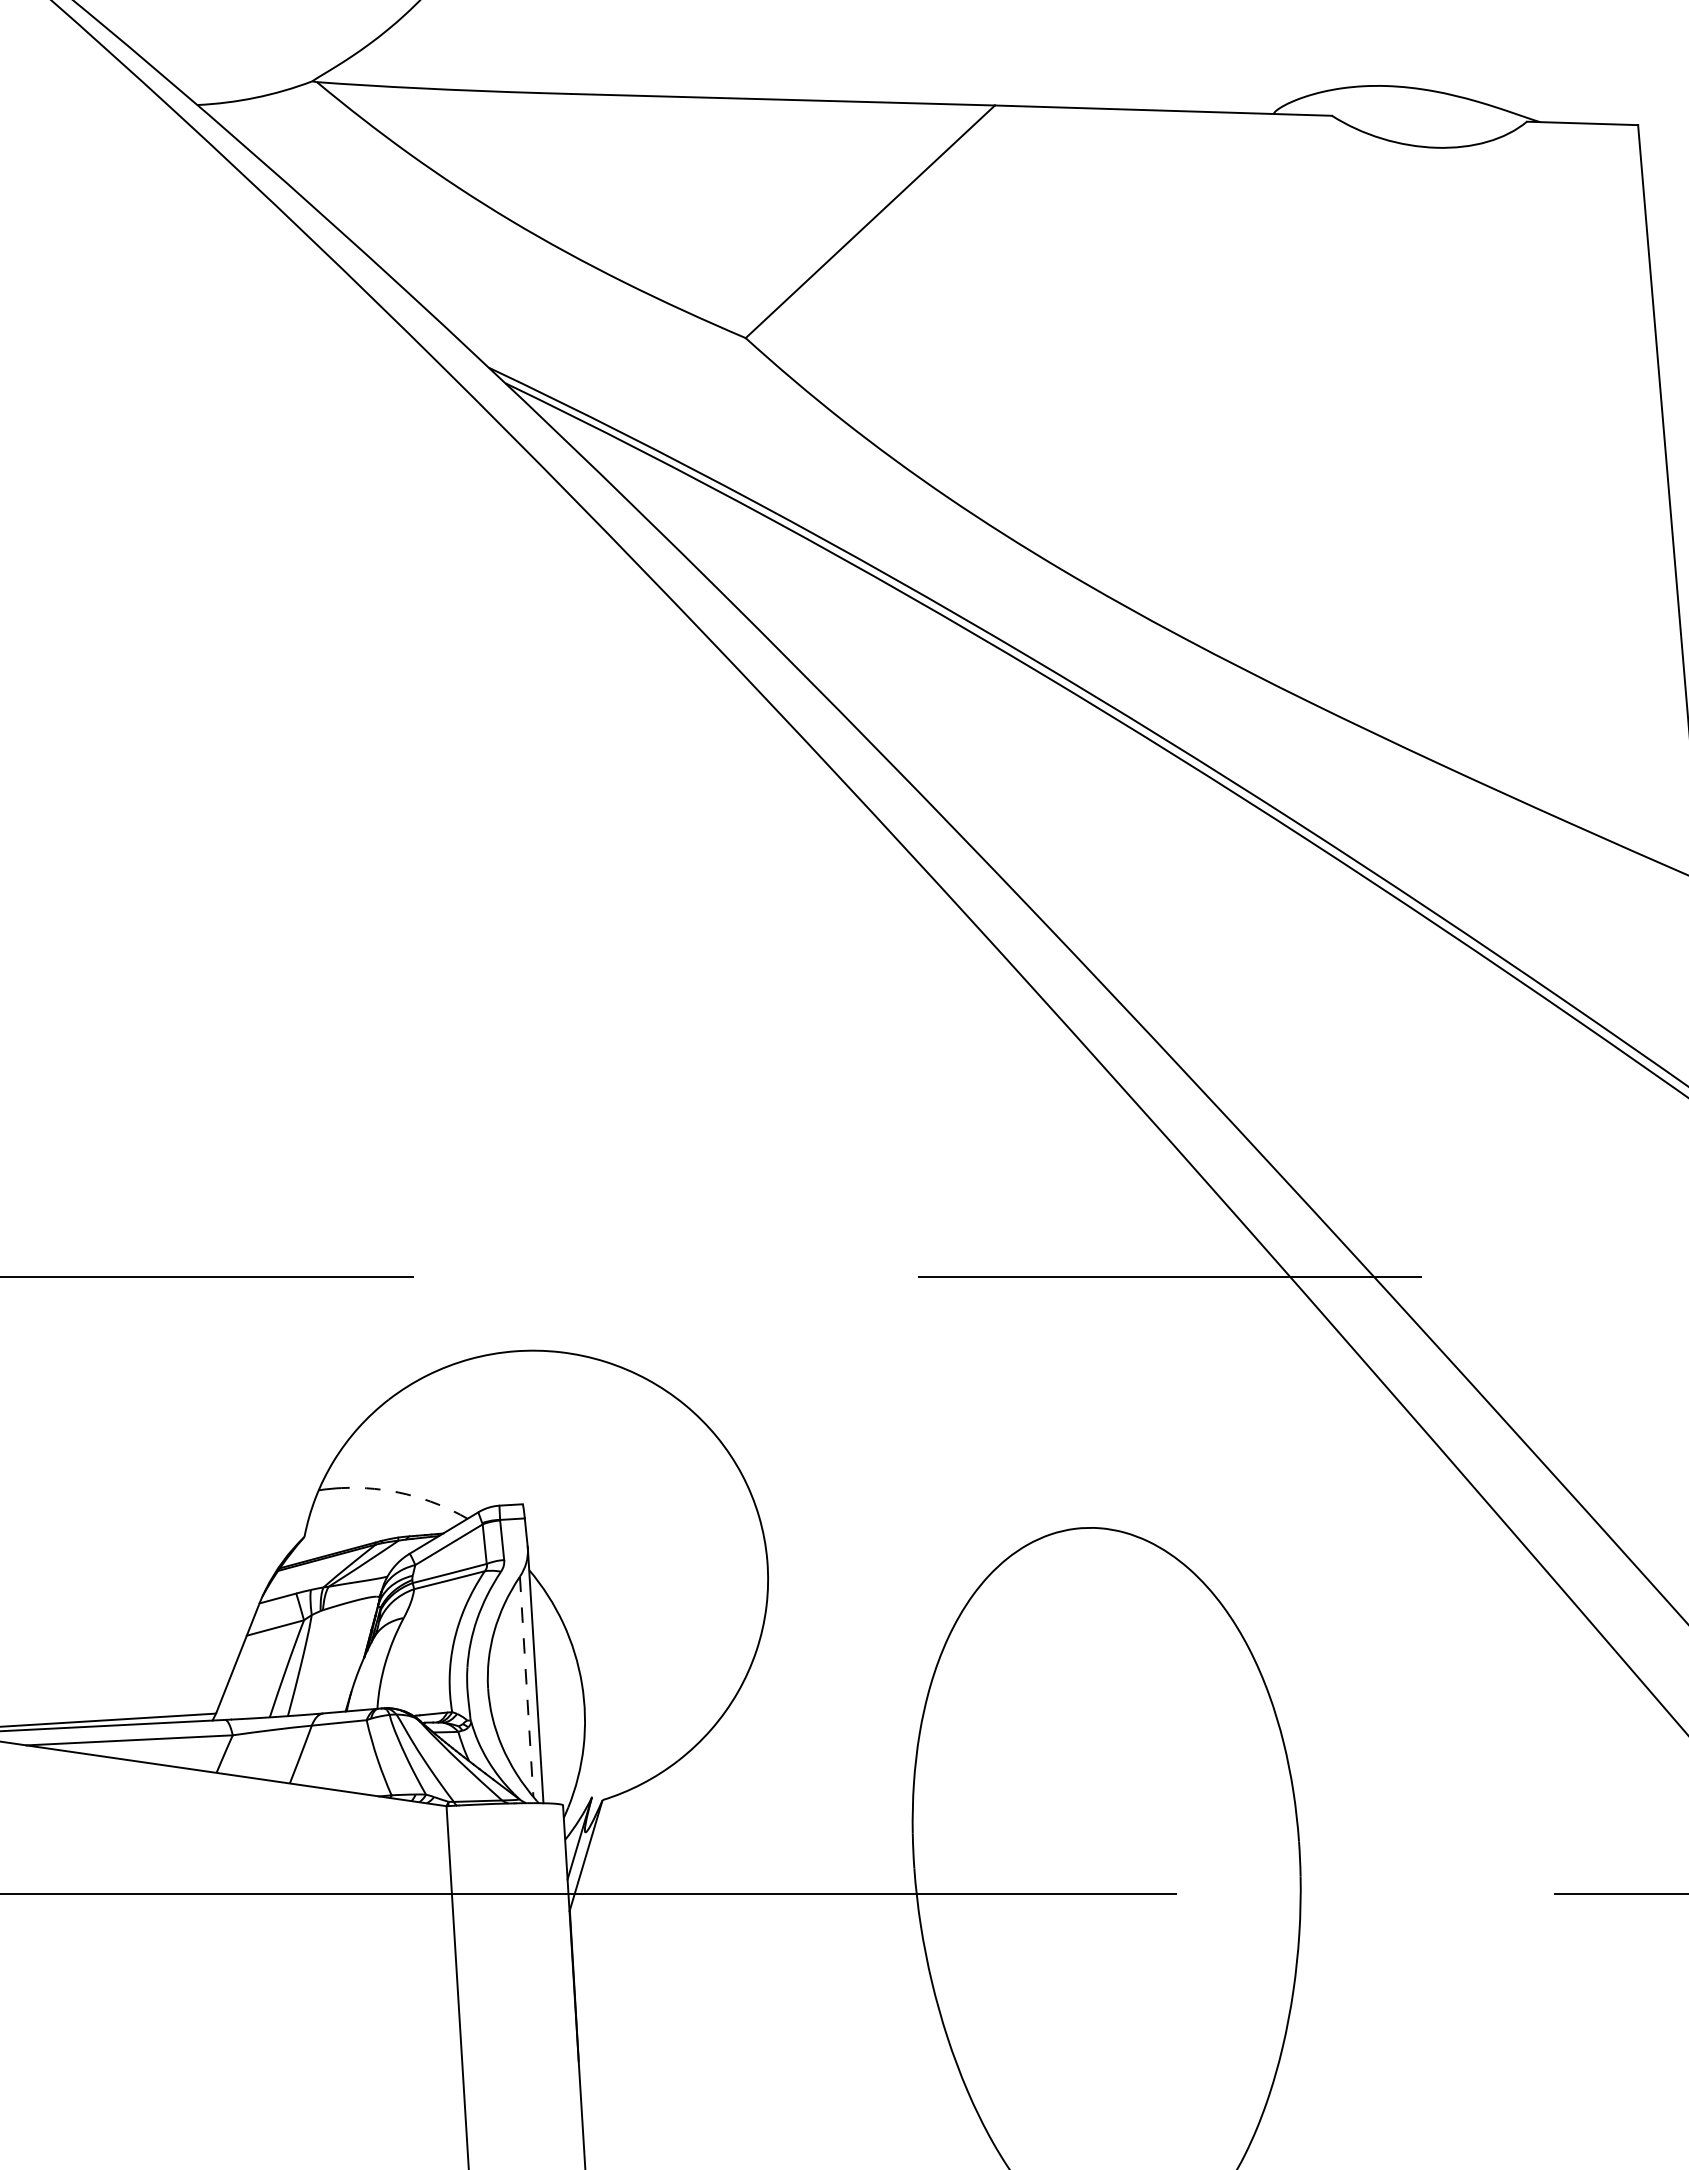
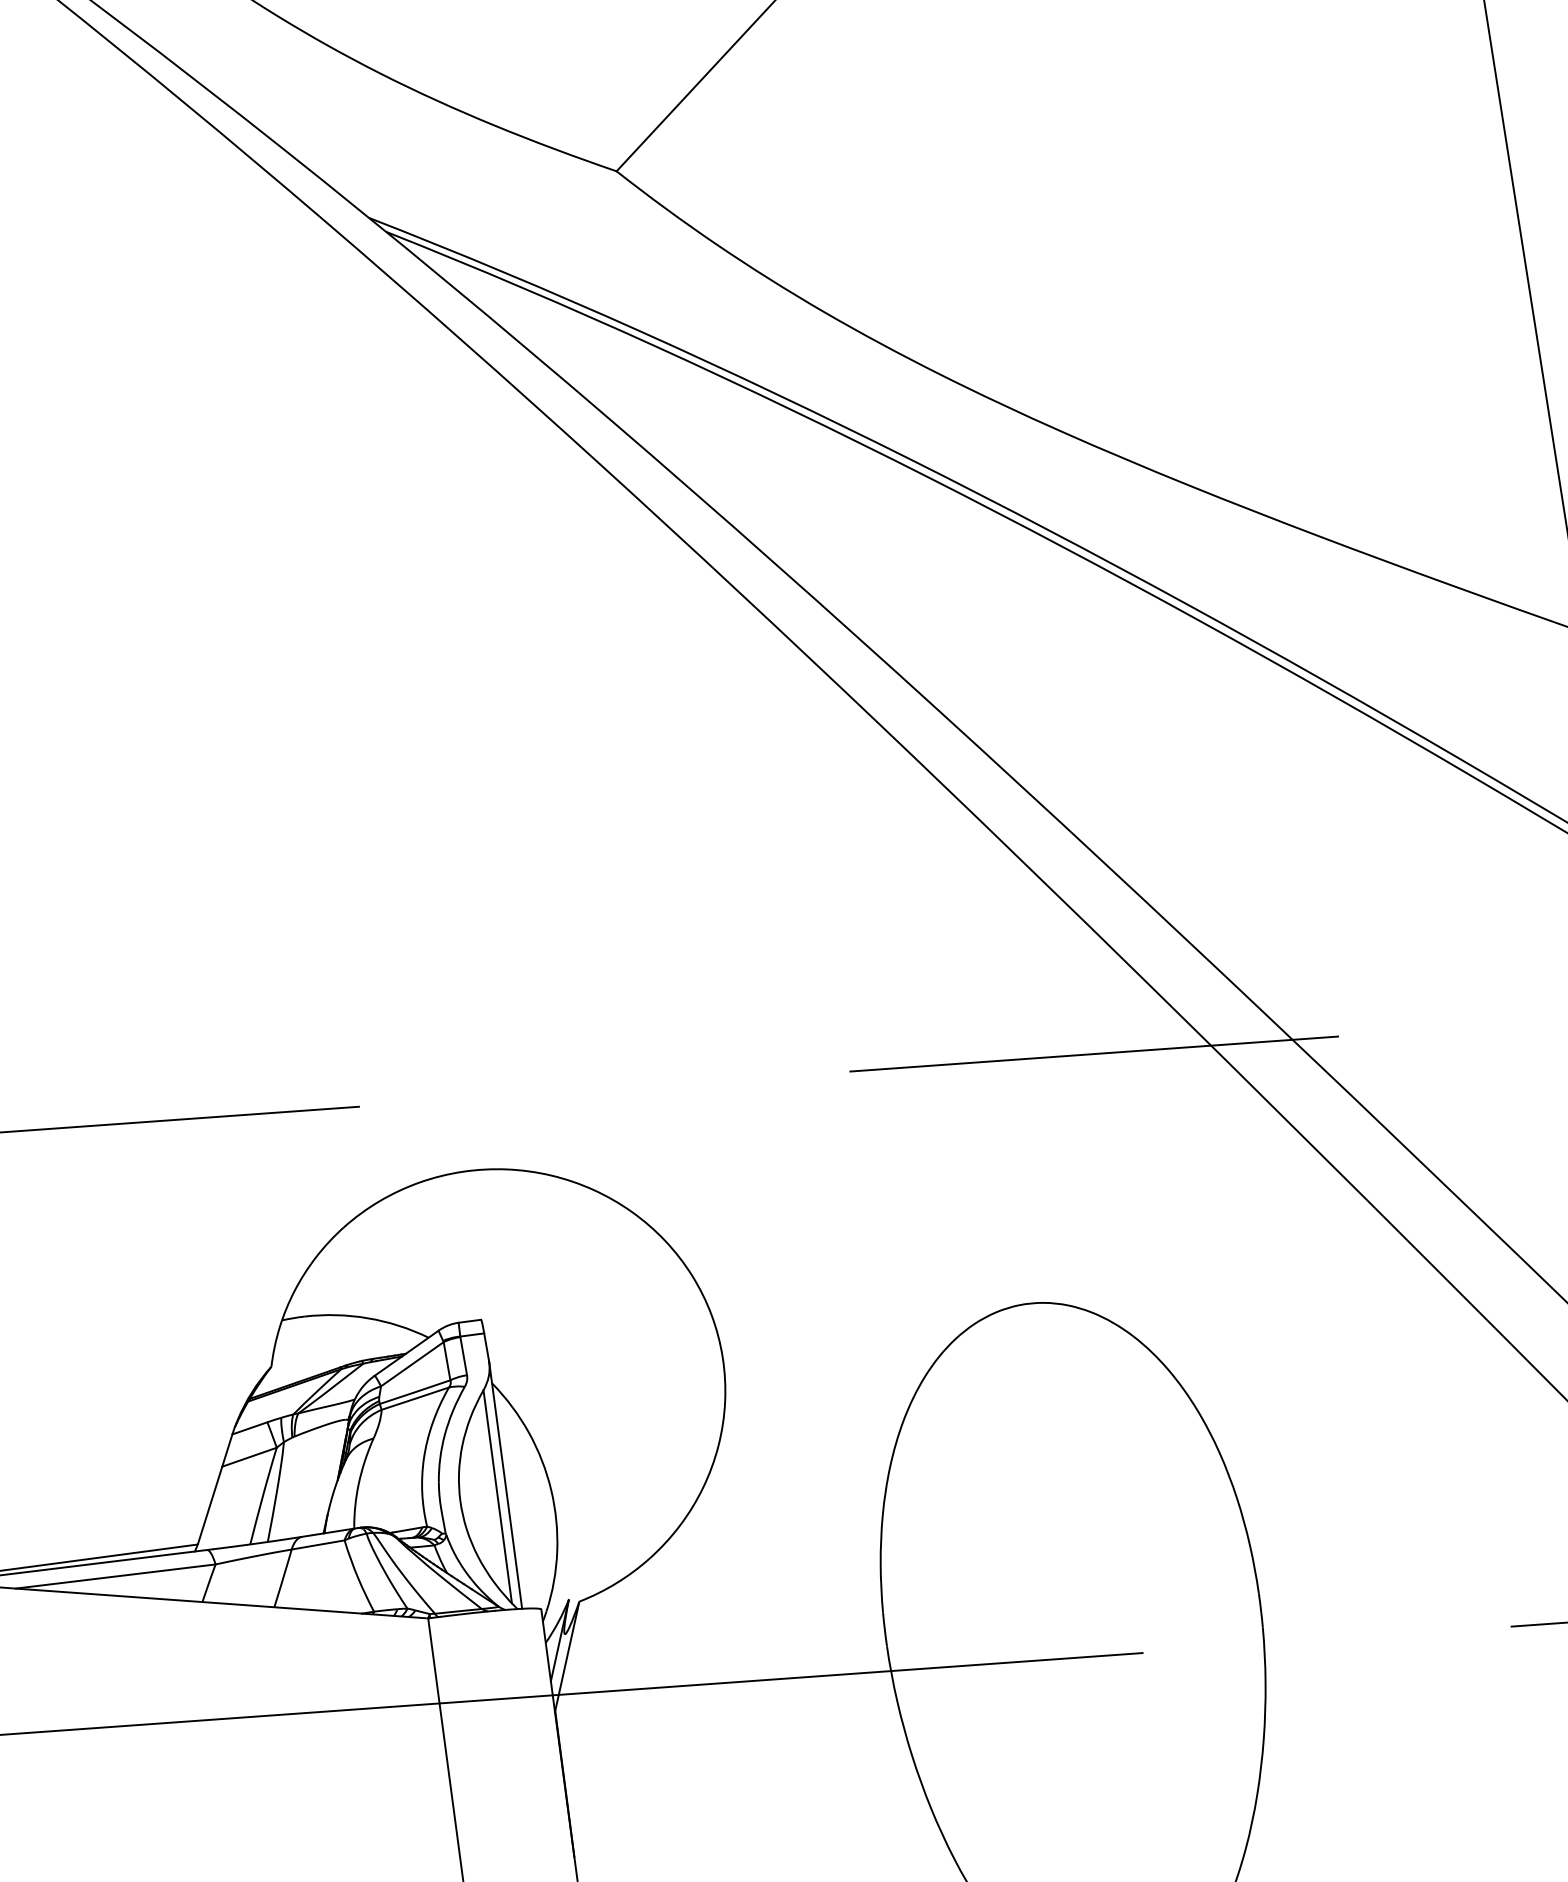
arc: (406, 1494) -> (367, 1318), dashed -> solid
line: (526, 1687) -> (497, 1497), dashed -> solid

